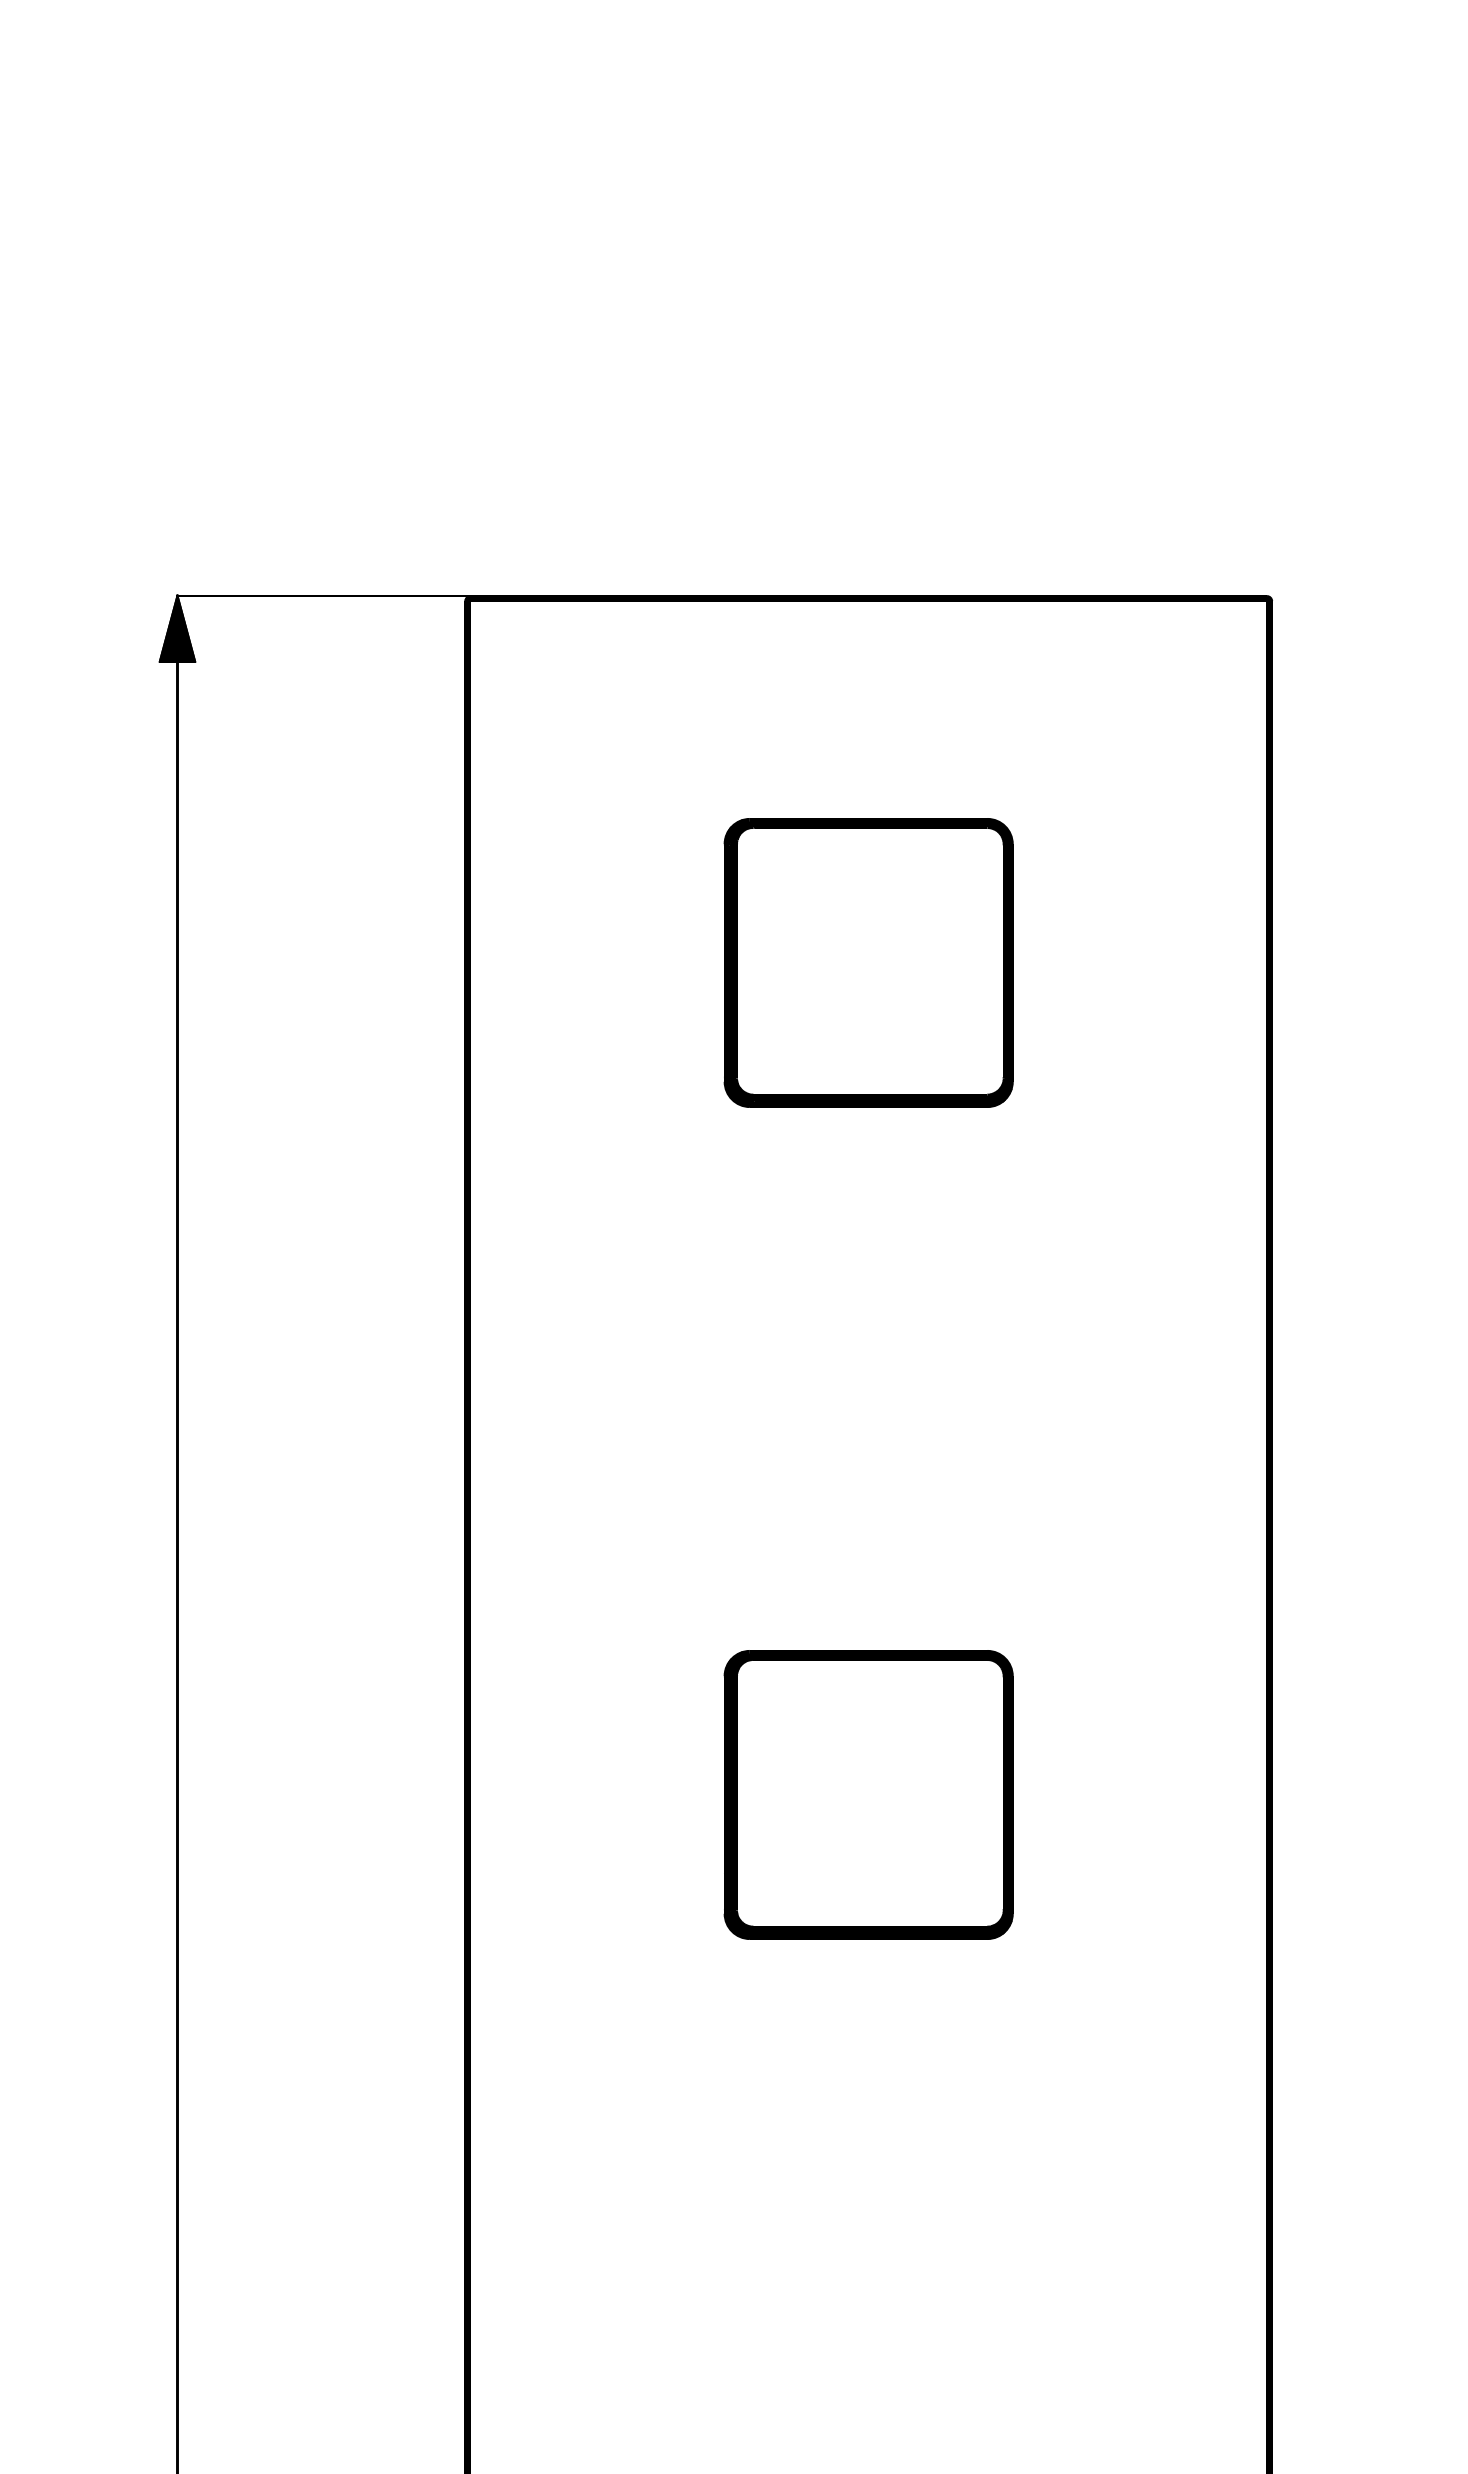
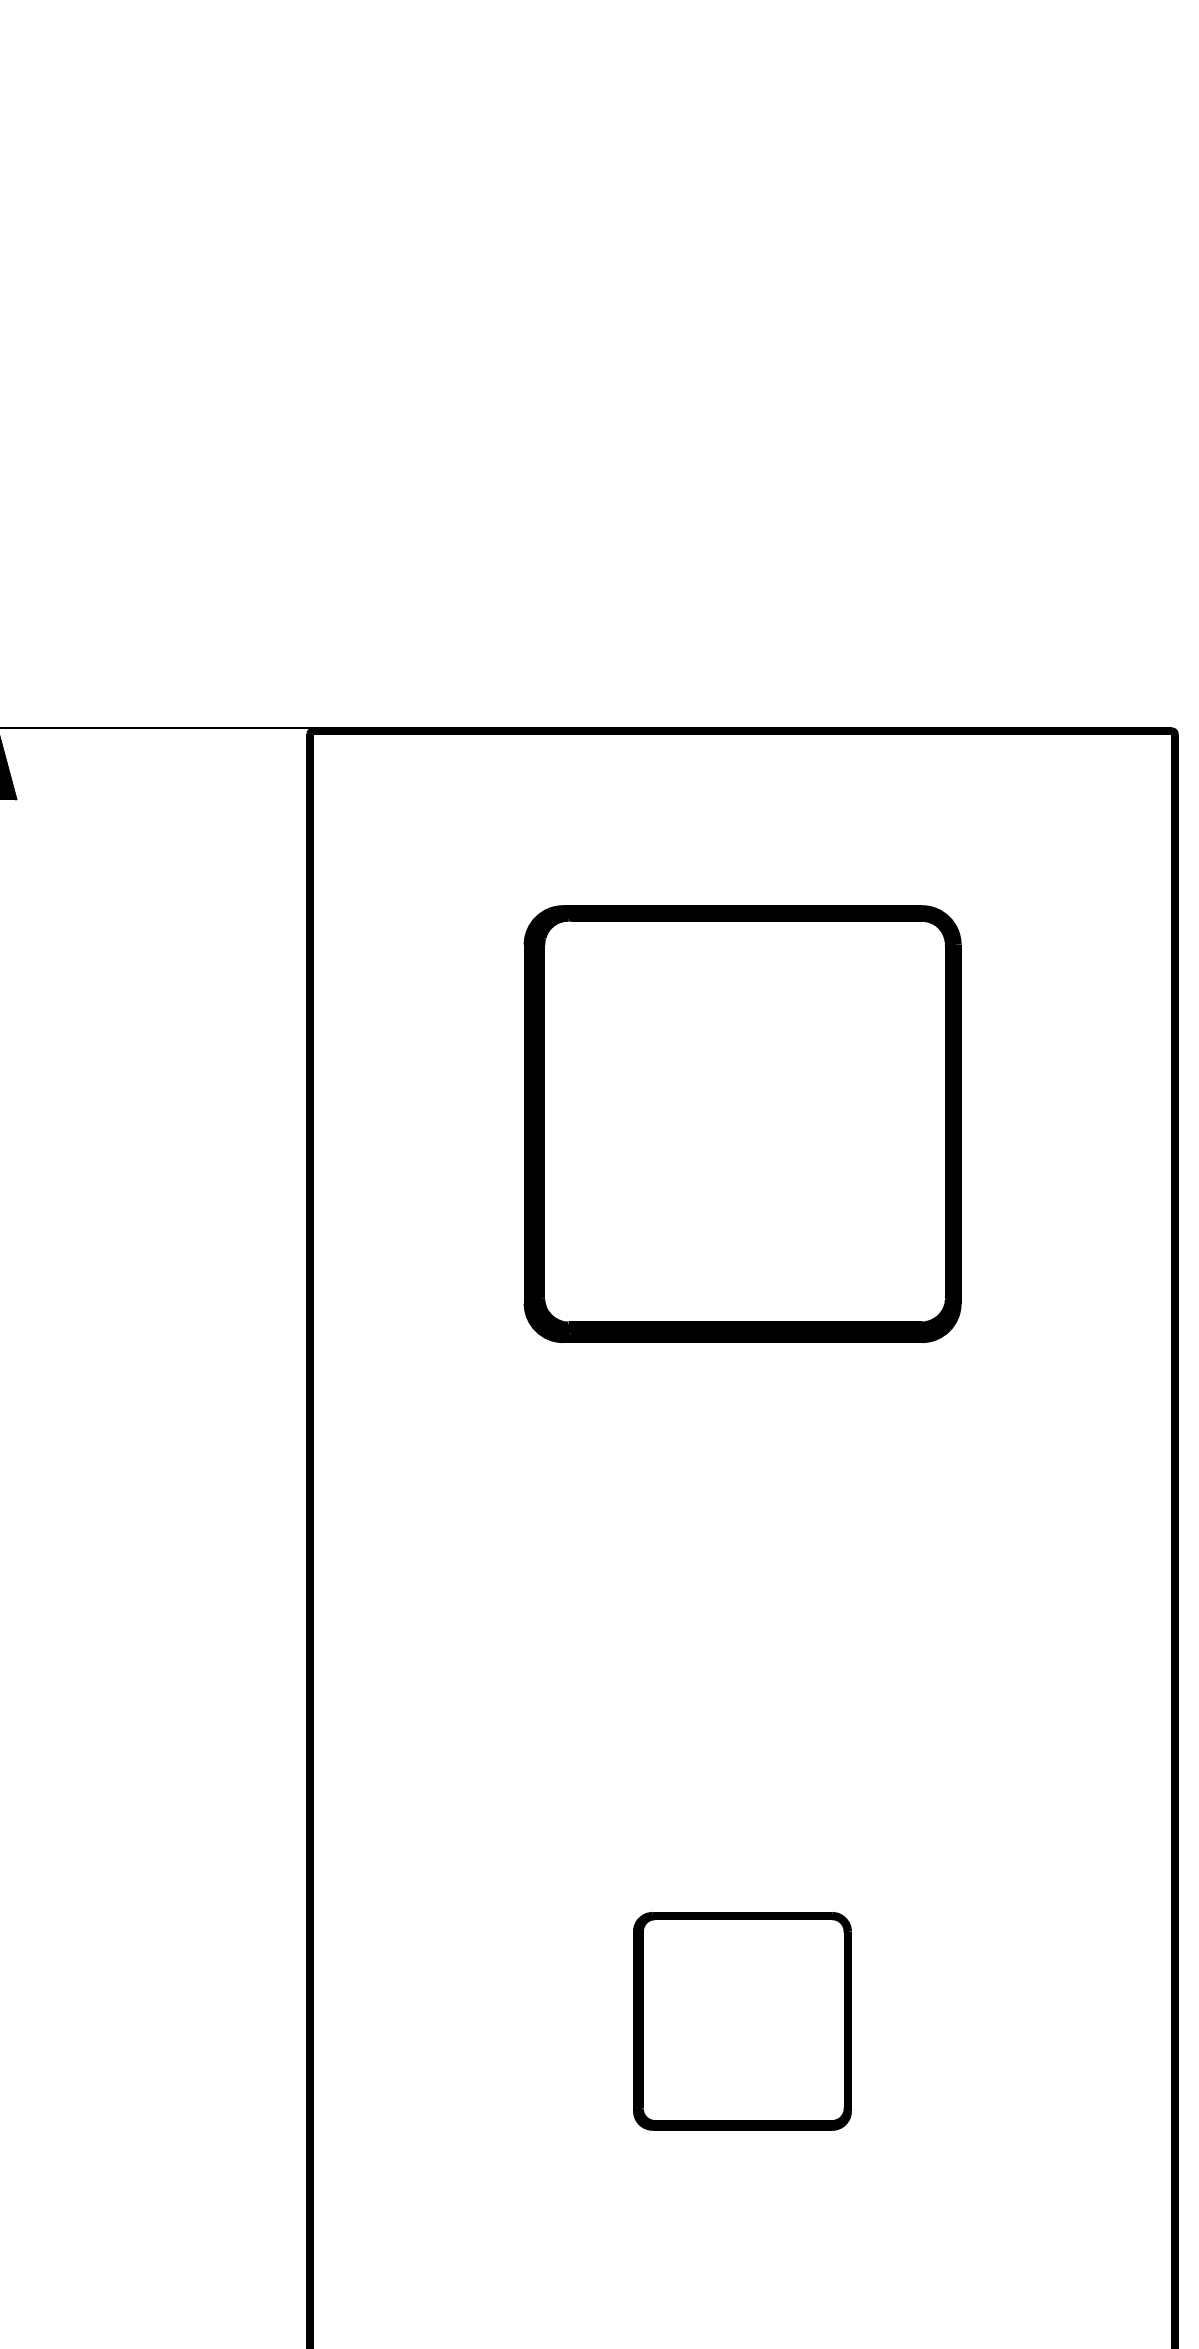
part: (868, 962) -> (742, 1123), size x1.4
part: (868, 1794) -> (742, 2020), size x0.7

